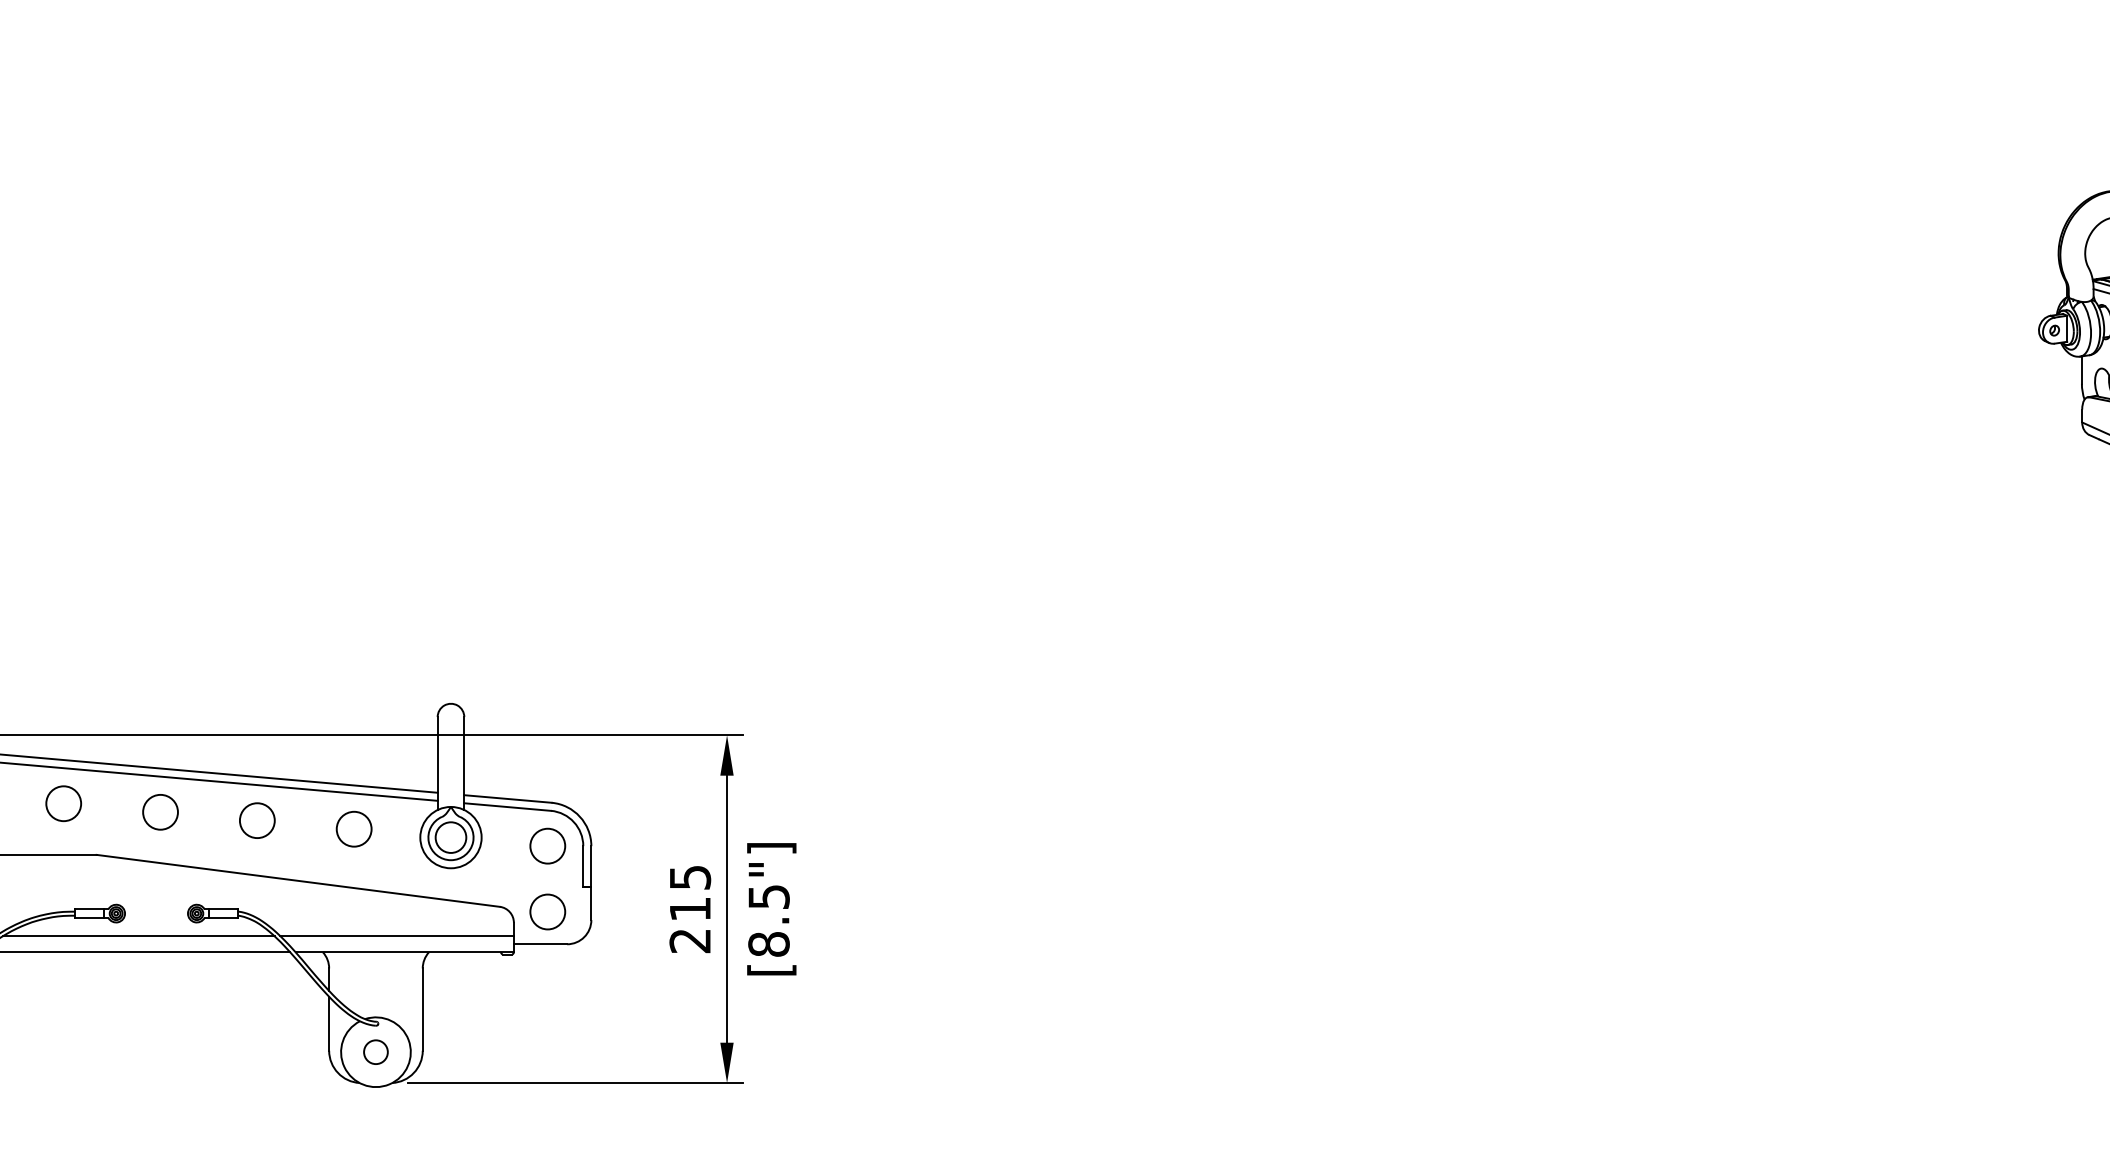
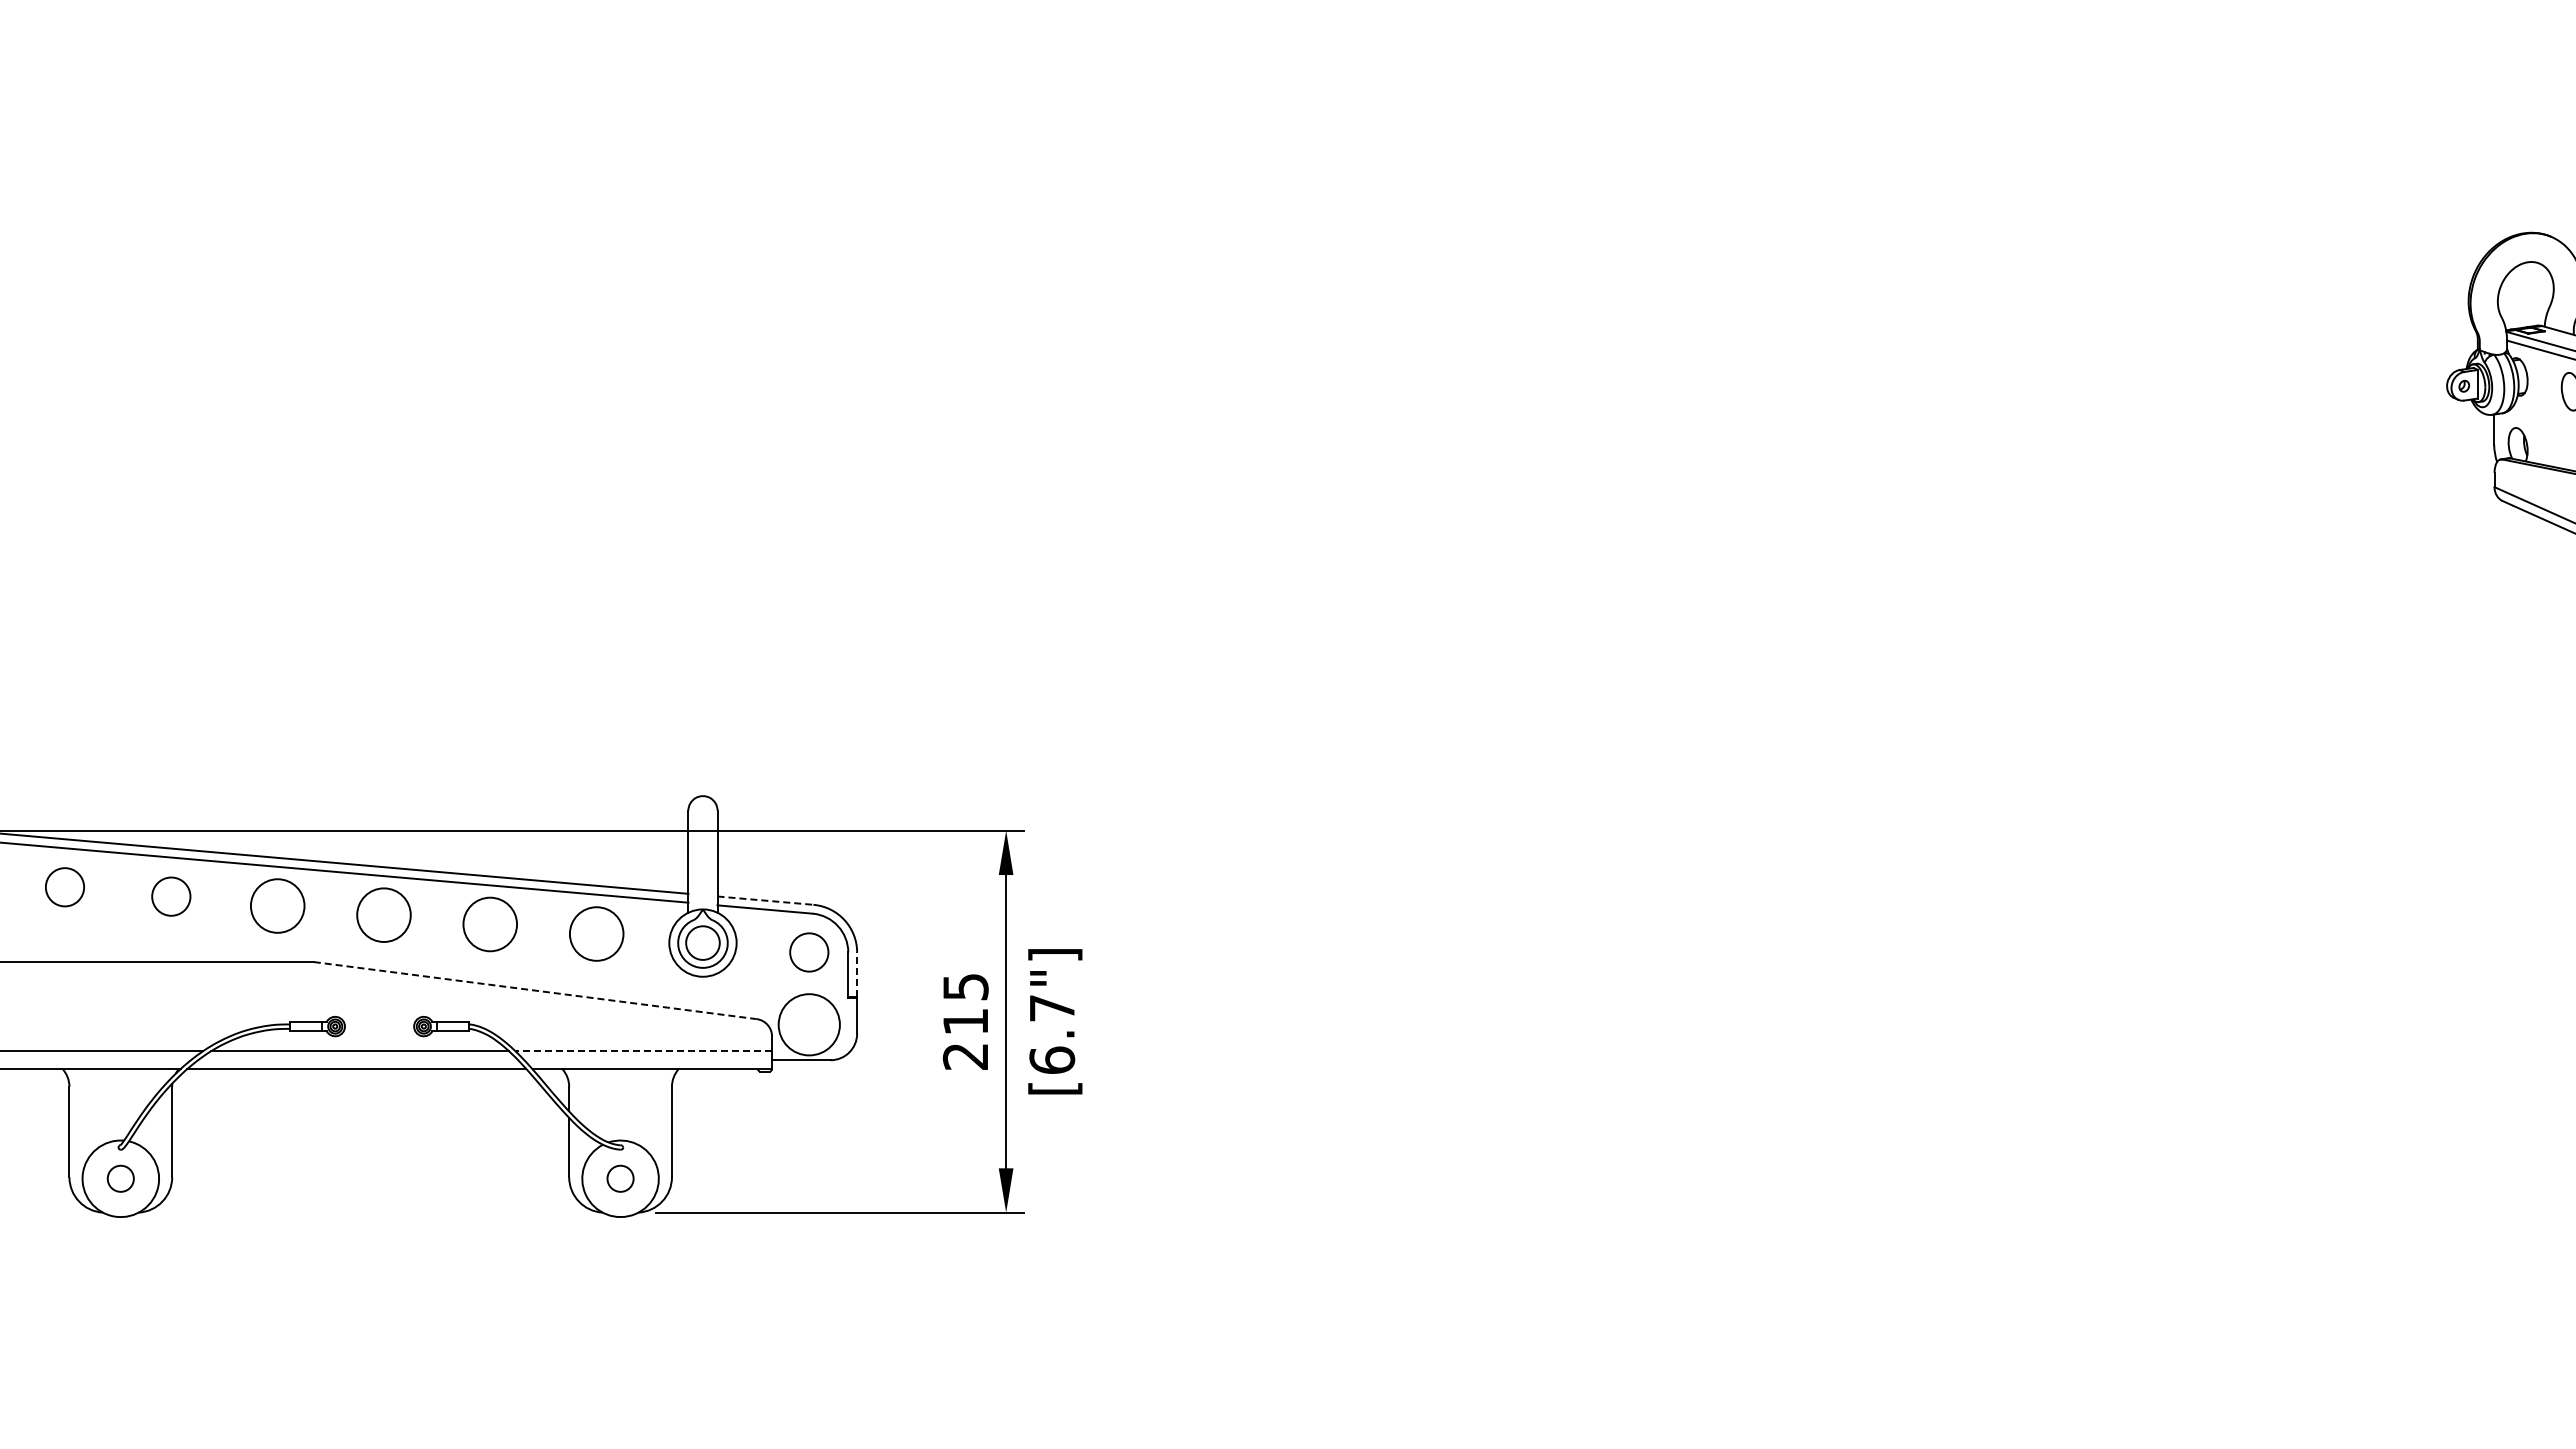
line: (508, 798) -> (766, 900), solid -> dashed
circle: (63, 803) -> (277, 905), size x1.4
circle: (160, 812) -> (383, 915), size x1.4
circle: (257, 820) -> (490, 924), size x1.4
circle: (354, 828) -> (596, 933), size x1.4
line: (591, 866) -> (857, 974), solid -> dashed
line: (298, 880) -> (535, 990), solid -> dashed
circle: (547, 911) -> (809, 1024), size x1.6
text: (769, 920) -> (1052, 1034), [8.5"] -> [6.7"]
line: (396, 936) -> (643, 1051), solid -> dashed

